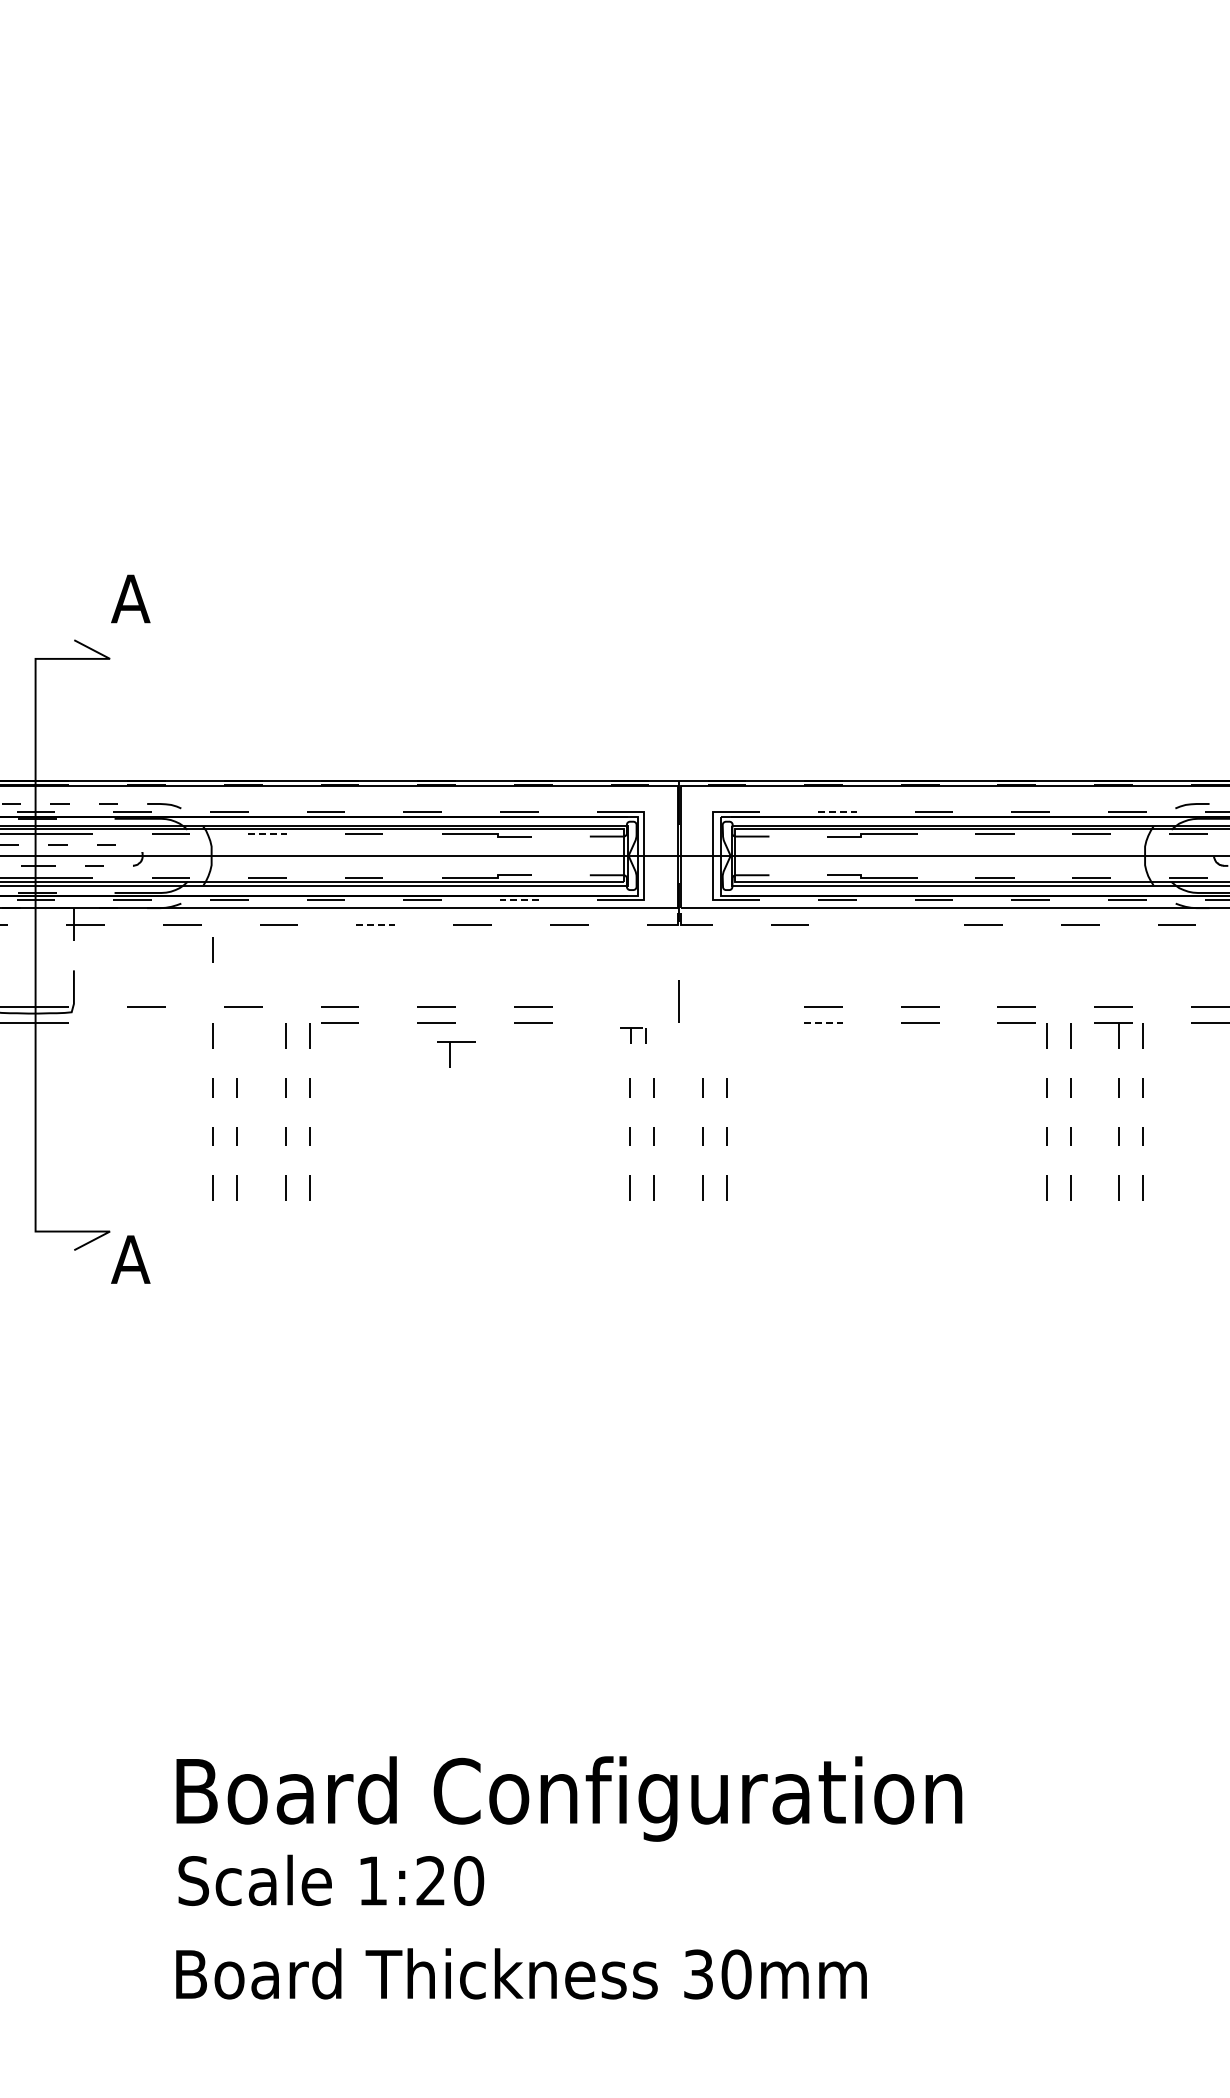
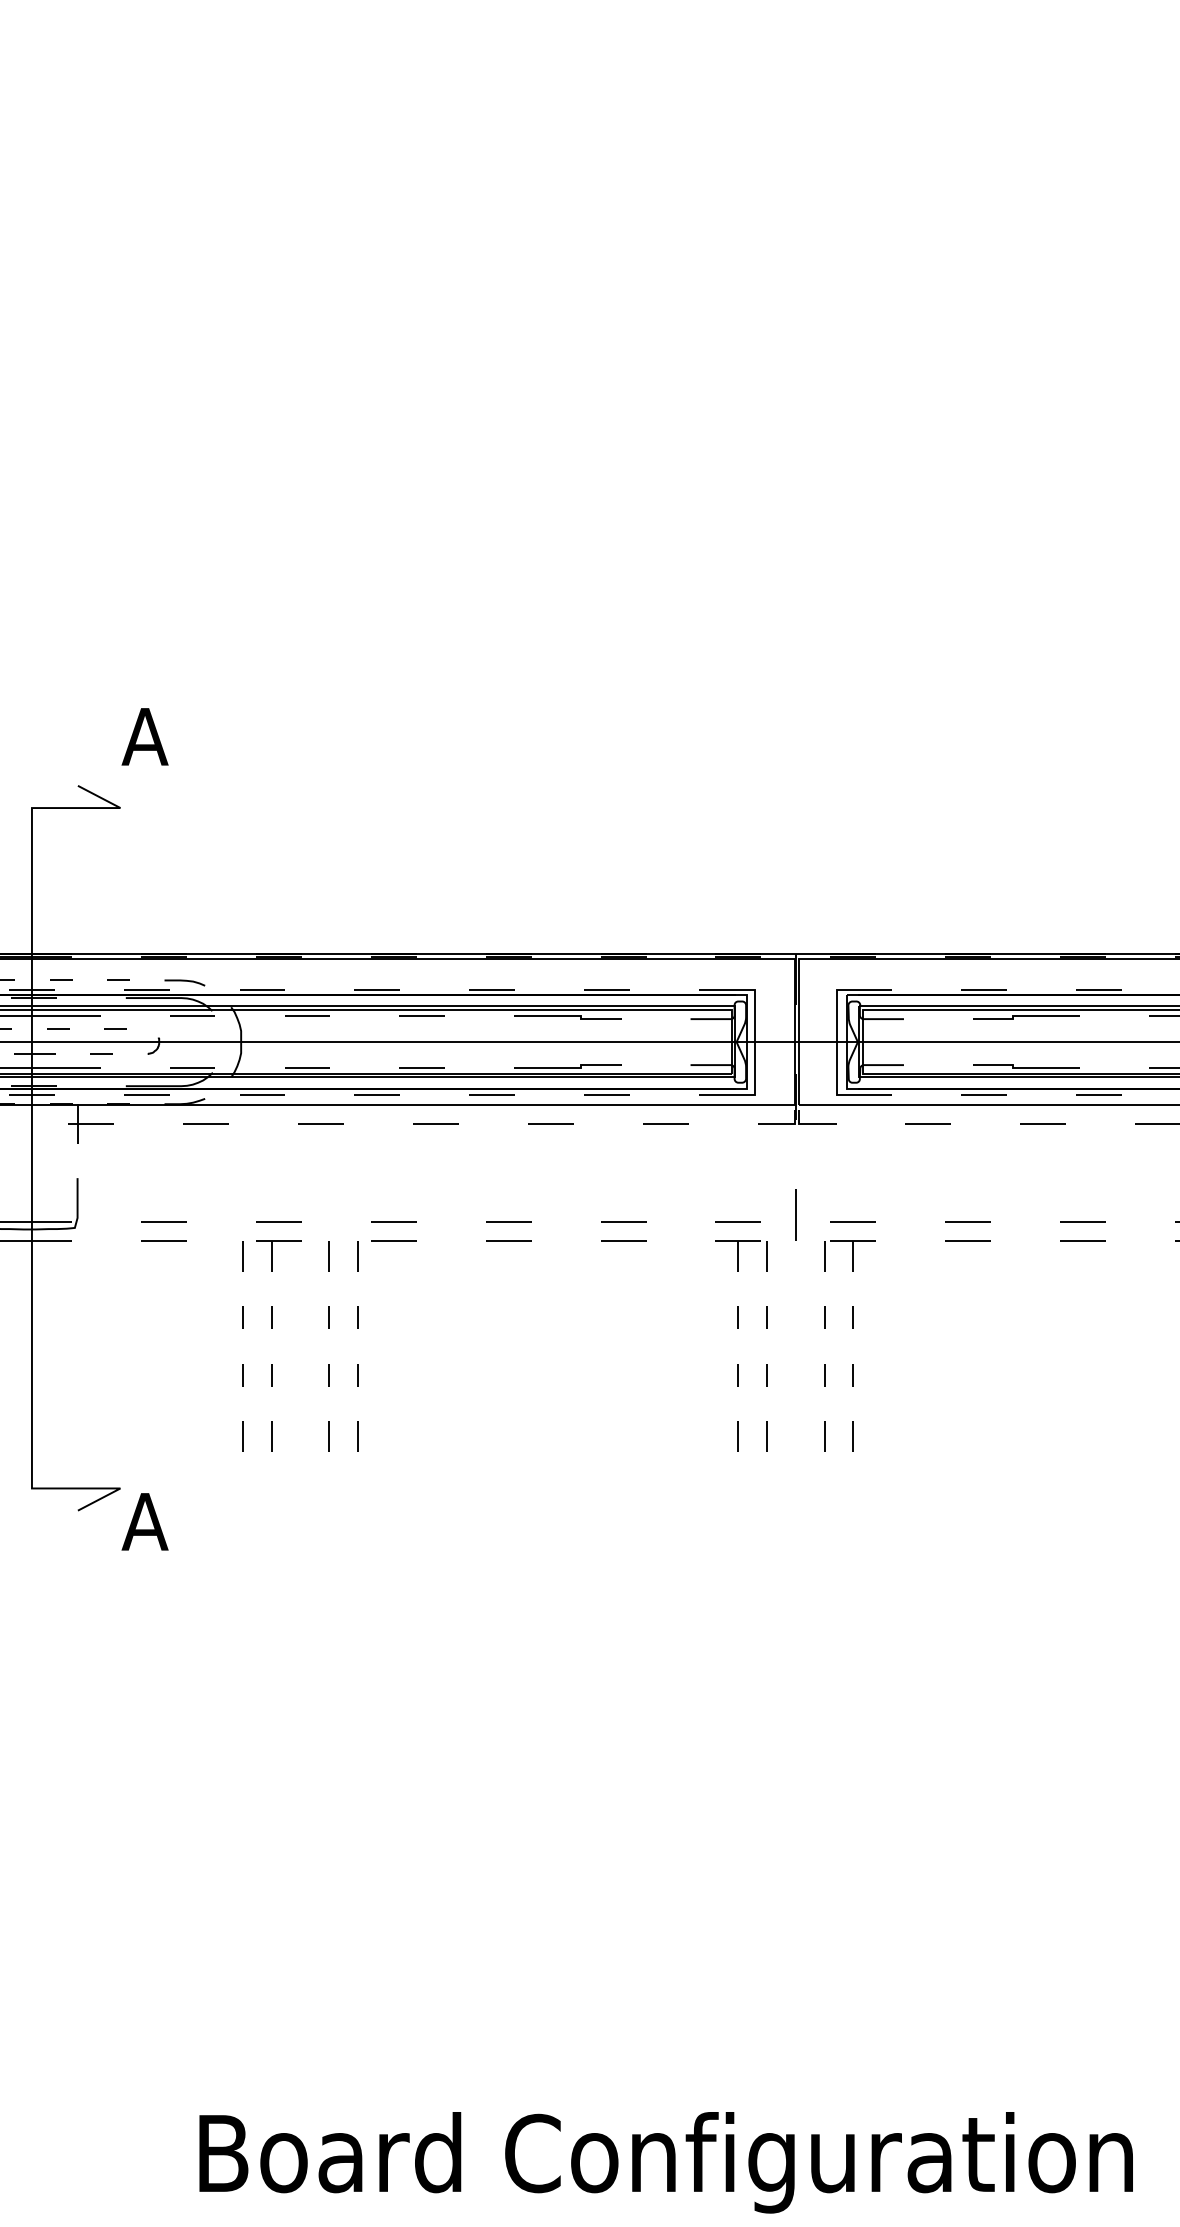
line: (837, 811) -> (984, 989), dashed -> solid
line: (268, 833) -> (308, 1015), dashed -> solid
line: (519, 900) -> (606, 1095), dashed -> solid
line: (376, 924) -> (437, 1123), dashed -> solid
line: (886, 924) -> (1043, 1123), added
line: (212, 949) -> (242, 1153), removed
line: (629, 1006) -> (737, 1221), added
line: (726, 1006) -> (852, 1221), added
line: (146, 1022) -> (163, 1240), added
line: (824, 1023) -> (969, 1241), dashed -> solid
part: (632, 1035) -> (741, 1255), size x1.67
part: (723, 1035) -> (849, 1255), added
part: (456, 1054) -> (279, 1255), moved

